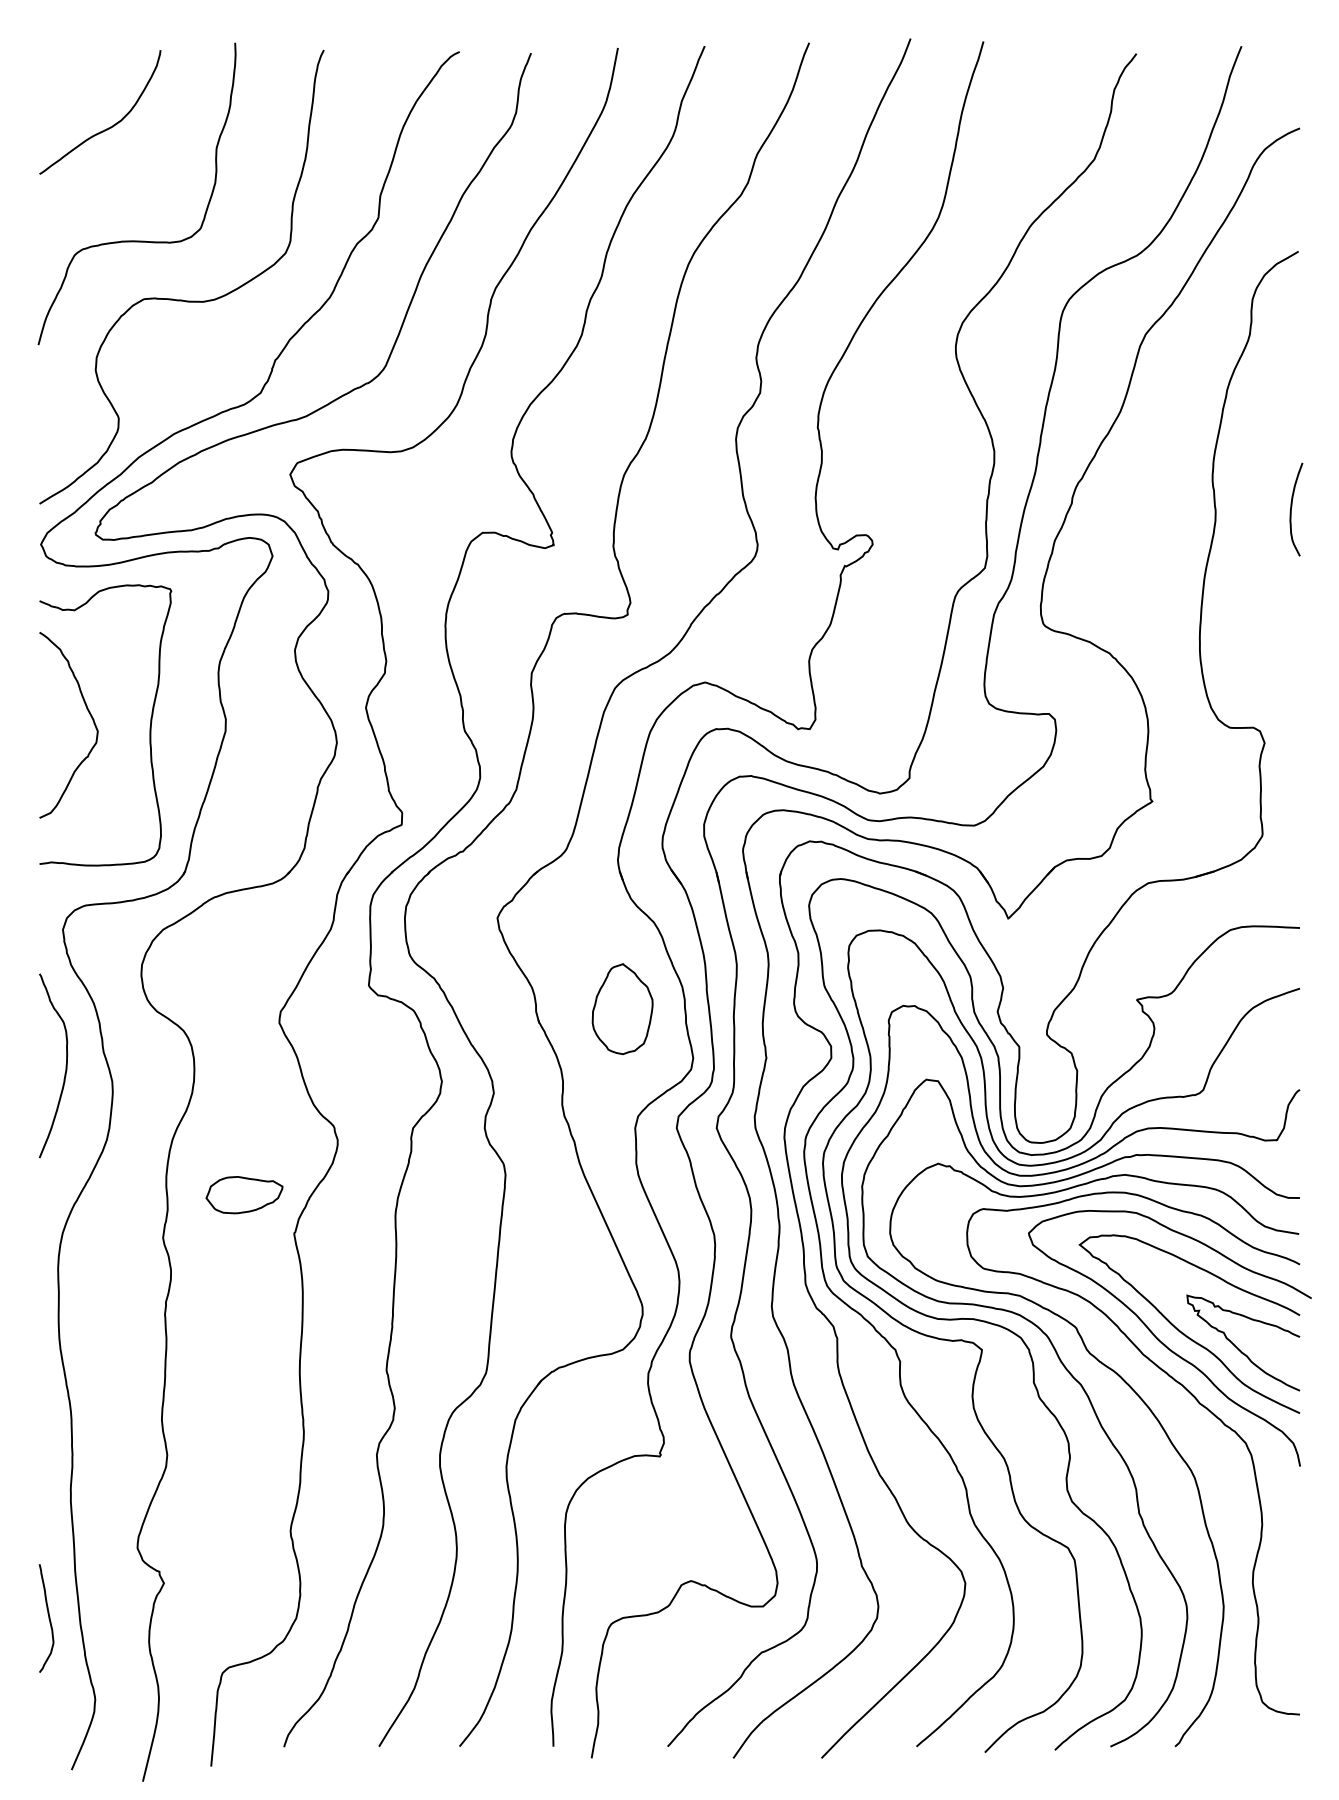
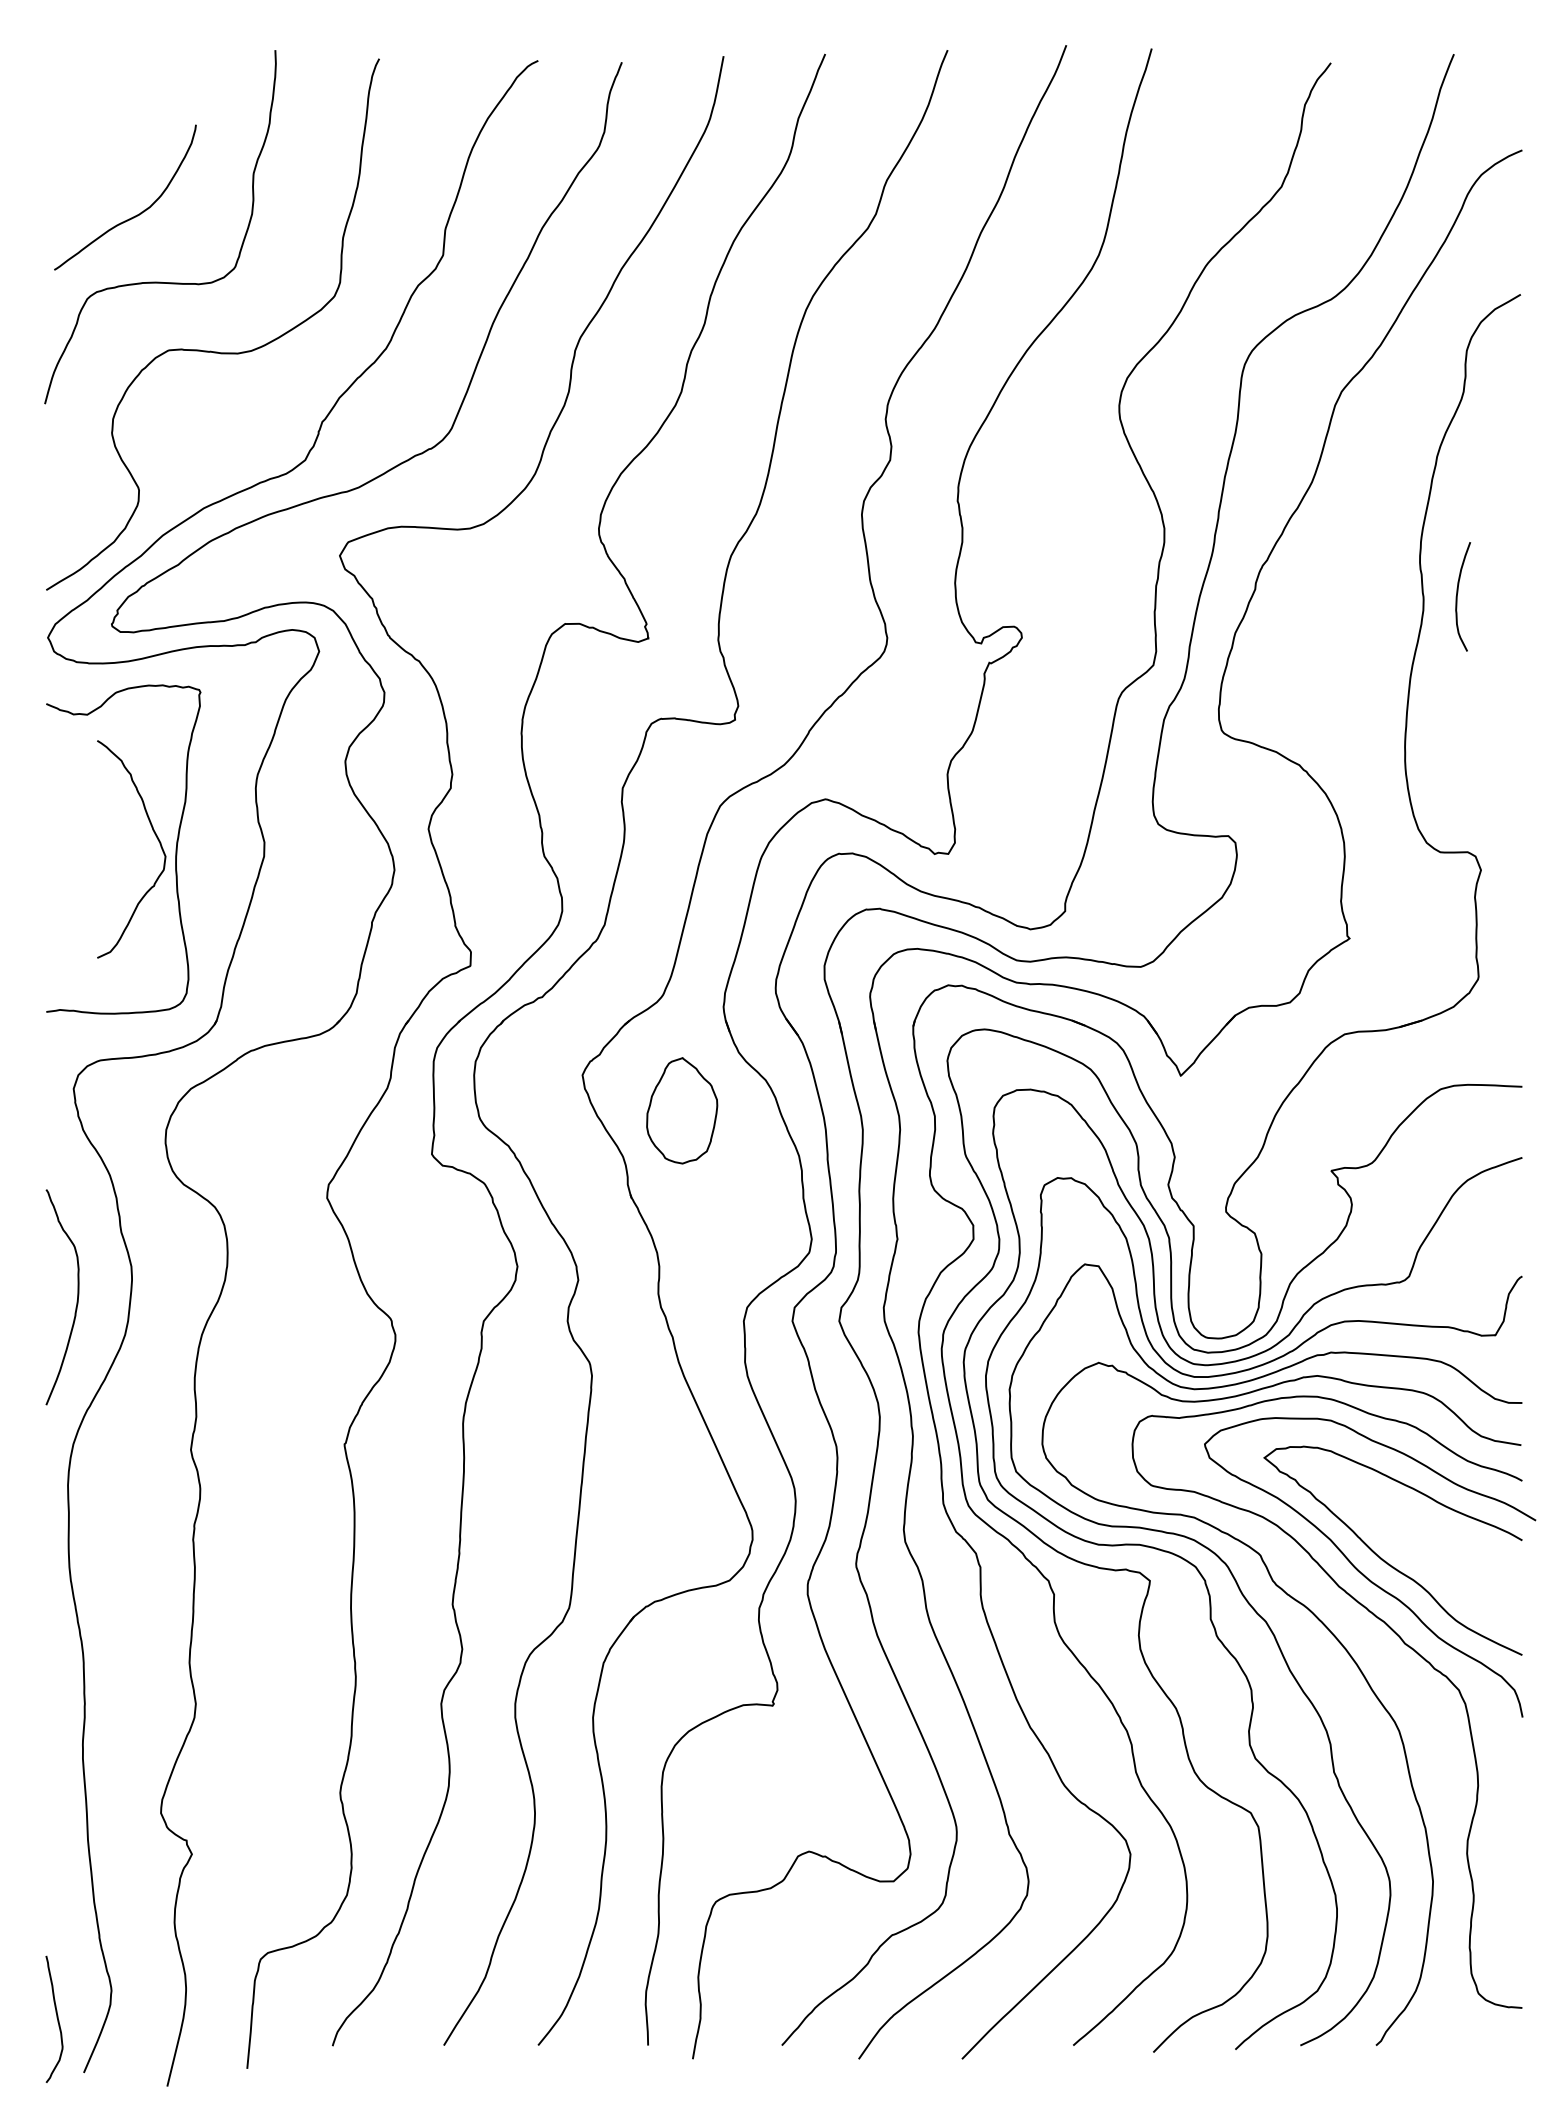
curve: (108, 127) -> (135, 215), moved
curve: (1291, 509) -> (1457, 596), moved
curve: (89, 714) -> (155, 836), moved
part: (622, 1008) -> (682, 1110), moved
curve: (65, 1068) -> (76, 1300), moved
part: (243, 1195) -> (285, 1399), removed
curve: (1237, 1347) -> (1449, 1577), removed
curve: (48, 1617) -> (56, 2018), moved

